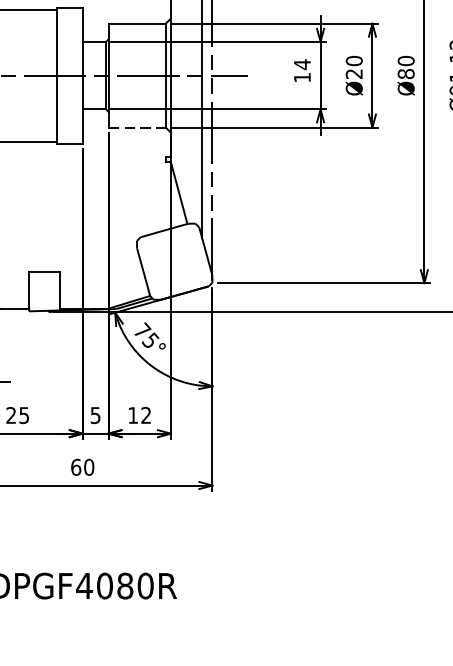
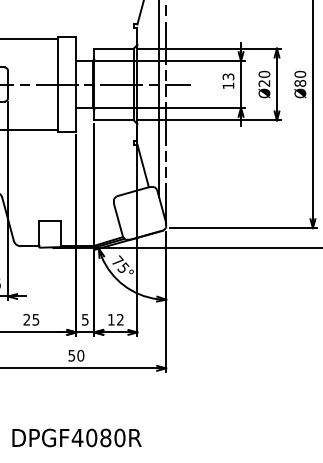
text: (302, 64) -> (228, 76), 14 -> 13
line: (137, 127) -> (114, 120), dashed -> solid
text: (75, 466) -> (71, 355), 60 -> 50

